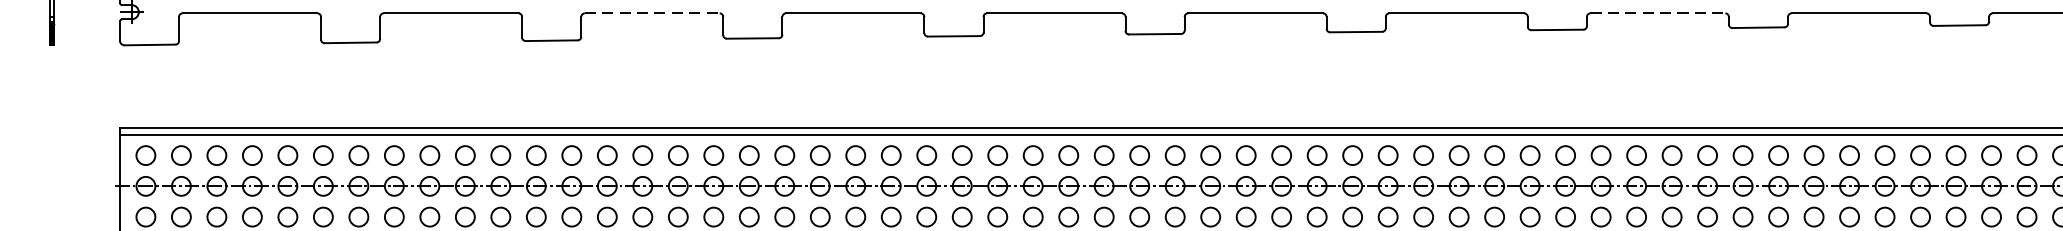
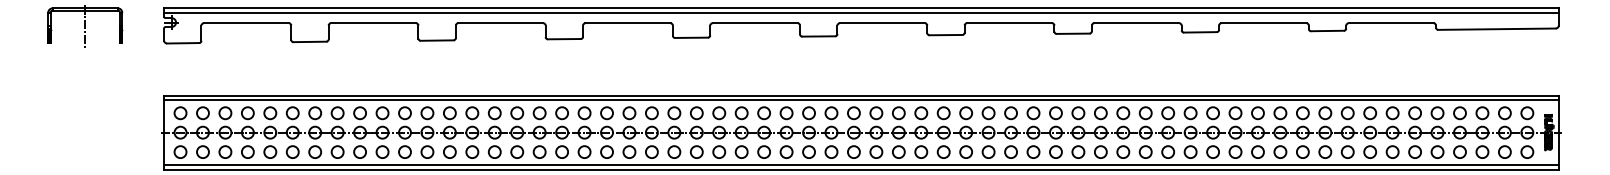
line: (651, 13) -> (500, 23), dashed -> solid
line: (1657, 13) -> (1136, 23), dashed -> solid

